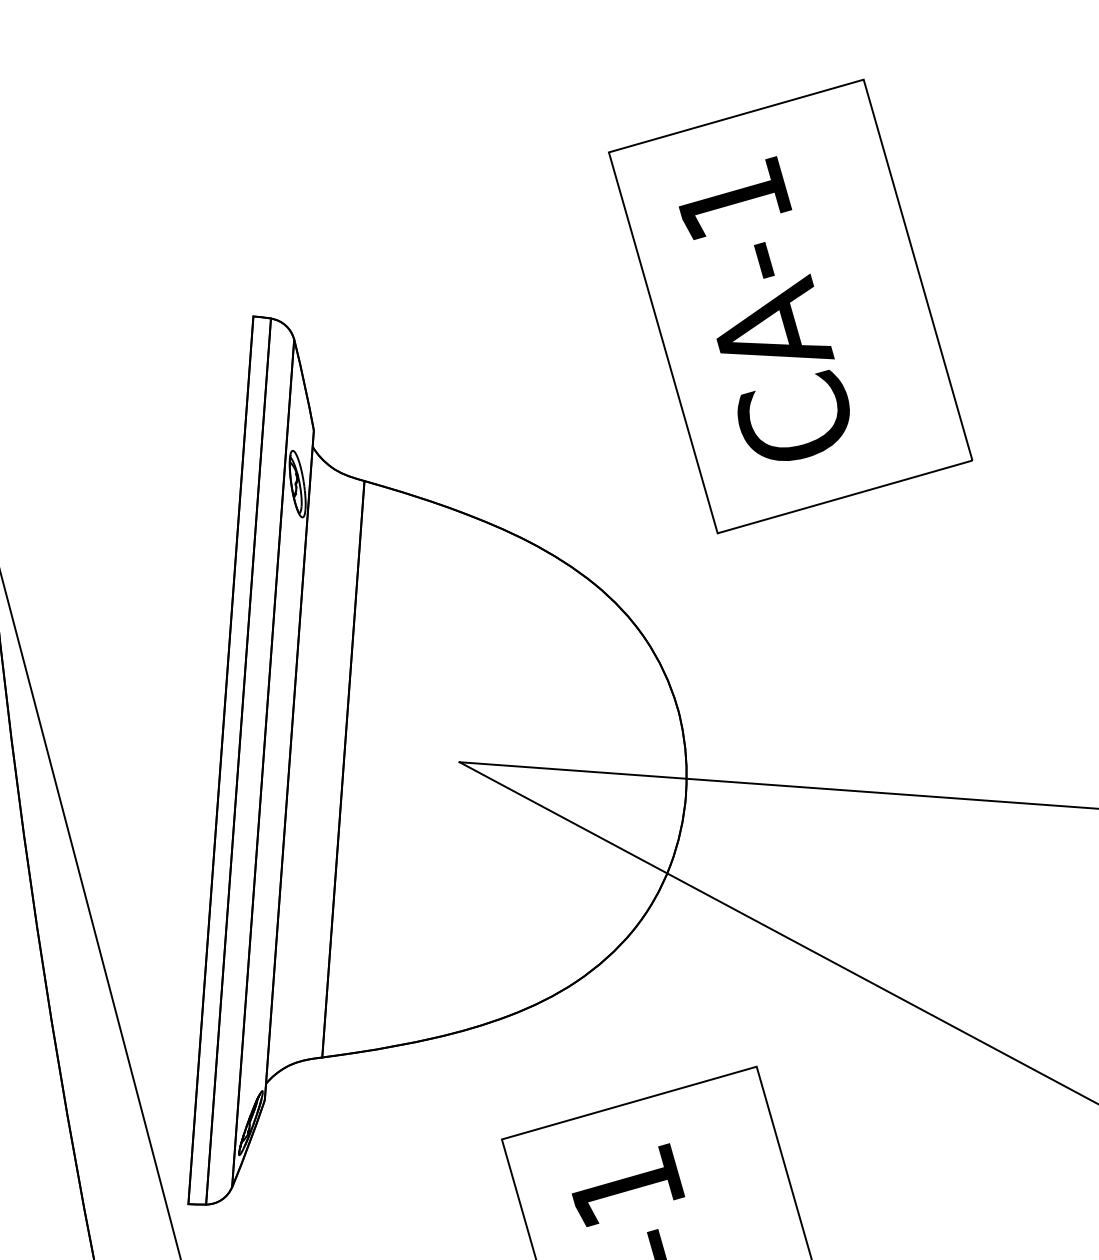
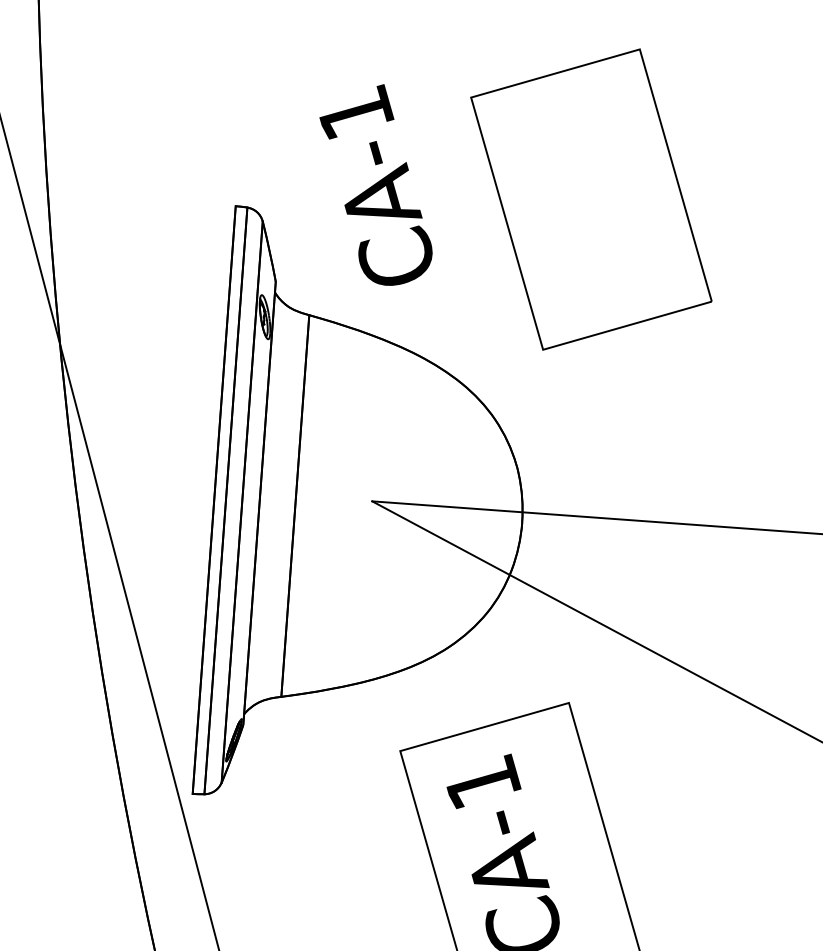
text: (763, 307) -> (375, 184), moved

